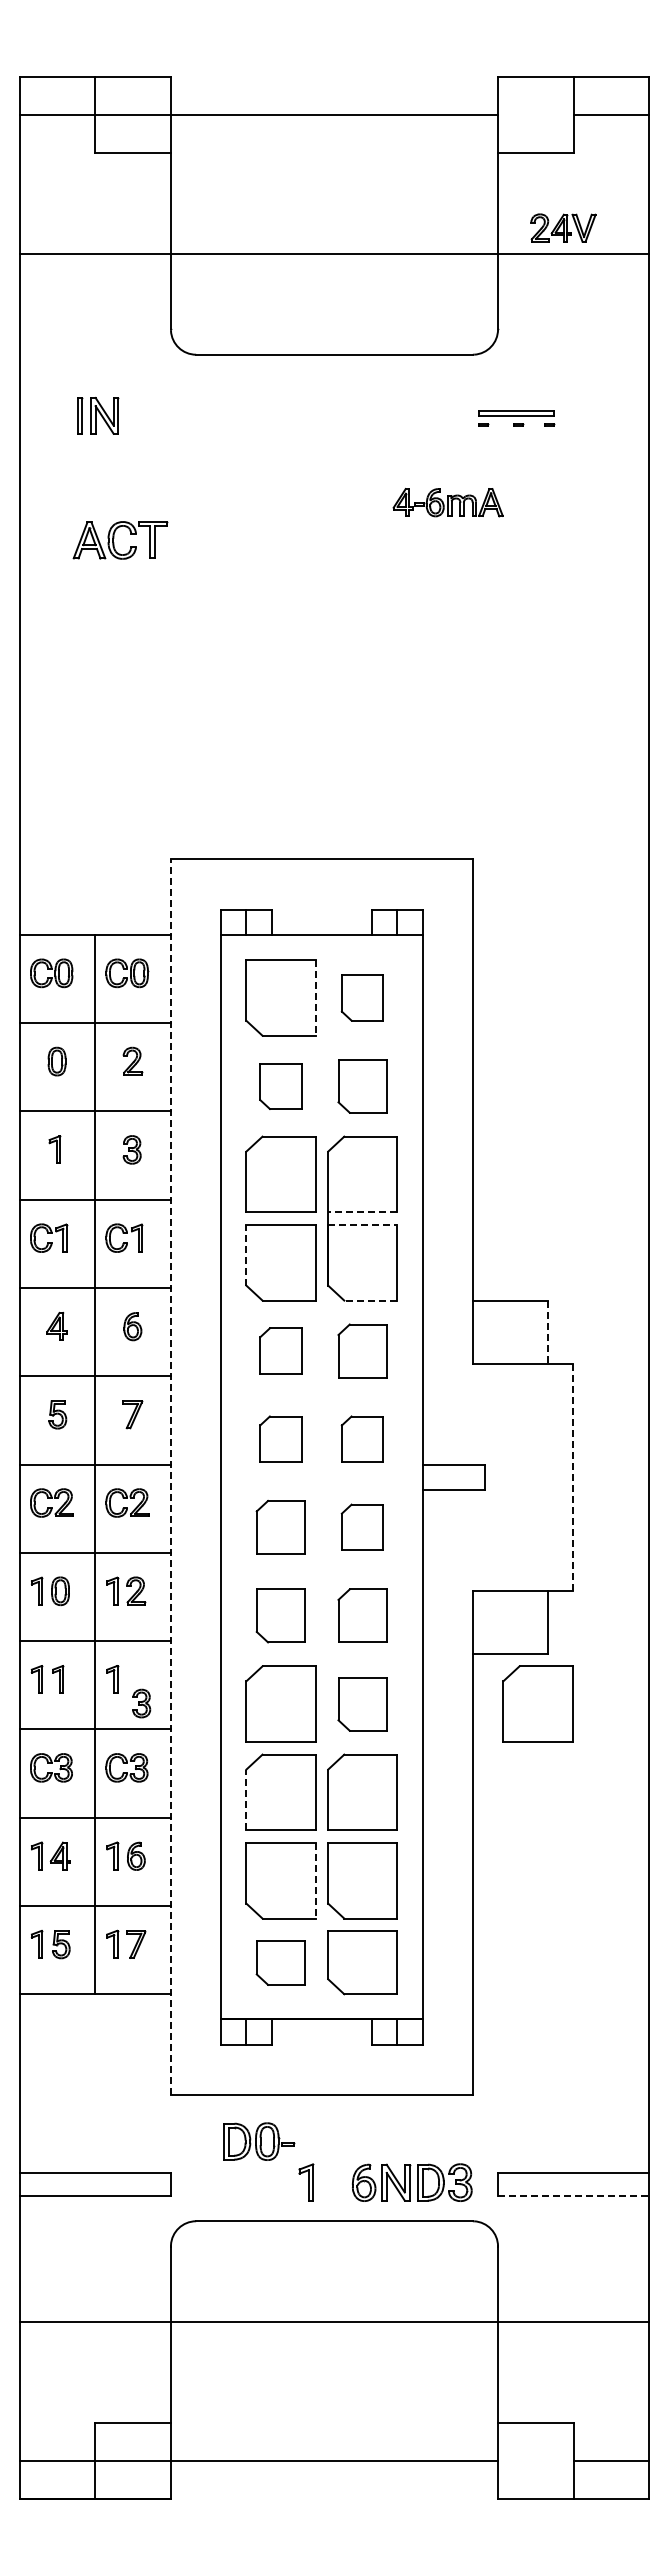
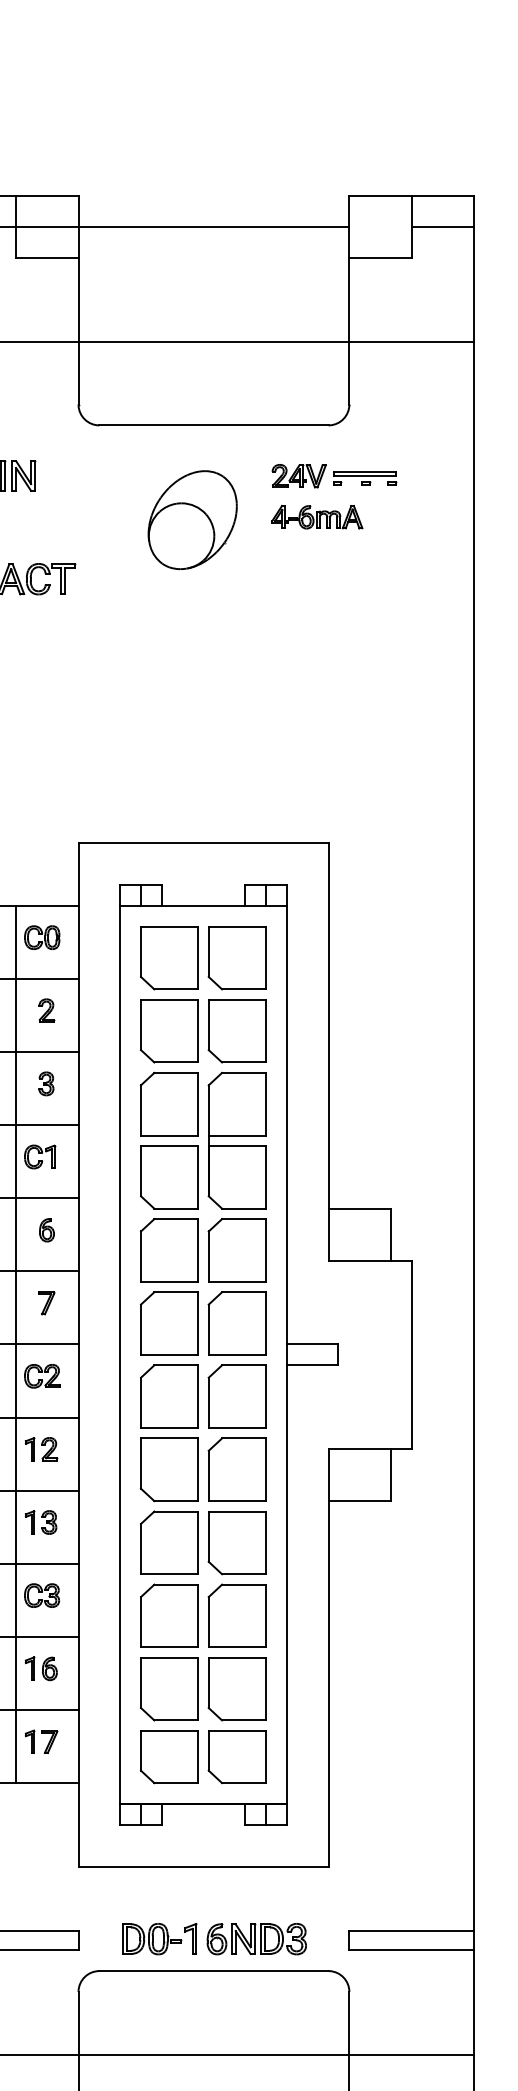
part: (563, 227) -> (299, 475), moved
part: (308, 469) -> (192, 520), added
part: (447, 502) -> (316, 517), moved
line: (315, 997) -> (198, 957), dashed -> solid
part: (362, 997) -> (237, 957), size x1.67
part: (280, 1086) -> (169, 1031), size x1.67
part: (362, 1086) -> (237, 1031), size x1.43
line: (362, 1212) -> (237, 1135), dashed -> solid
line: (362, 1224) -> (237, 1145), dashed -> solid
line: (246, 1254) -> (141, 1170), dashed -> solid
line: (370, 1300) -> (243, 1208), dashed -> solid
line: (548, 1332) -> (391, 1235), dashed -> solid
part: (280, 1350) -> (169, 1250), size x1.67
part: (362, 1350) -> (237, 1250), size x1.43
part: (280, 1438) -> (169, 1322), size x1.67
part: (362, 1438) -> (237, 1322), size x1.67
line: (170, 1477) -> (78, 1355), dashed -> solid
line: (573, 1477) -> (411, 1355), dashed -> solid
part: (280, 1526) -> (169, 1395), size x1.43
part: (362, 1526) -> (237, 1395), size x1.67
part: (280, 1615) -> (169, 1469), size x1.43
part: (362, 1615) -> (237, 1469), size x1.43
part: (141, 1703) -> (49, 1522), moved
part: (537, 1703) -> (382, 1542), removed
part: (362, 1704) -> (237, 1543), size x1.43
line: (246, 1799) -> (141, 1621), dashed -> solid
line: (315, 1880) -> (198, 1688), dashed -> solid
part: (280, 1962) -> (169, 1756), size x1.43
part: (259, 2141) -> (151, 1938), moved
part: (412, 2182) -> (257, 1938), moved
line: (574, 2196) -> (412, 1950), dashed -> solid

